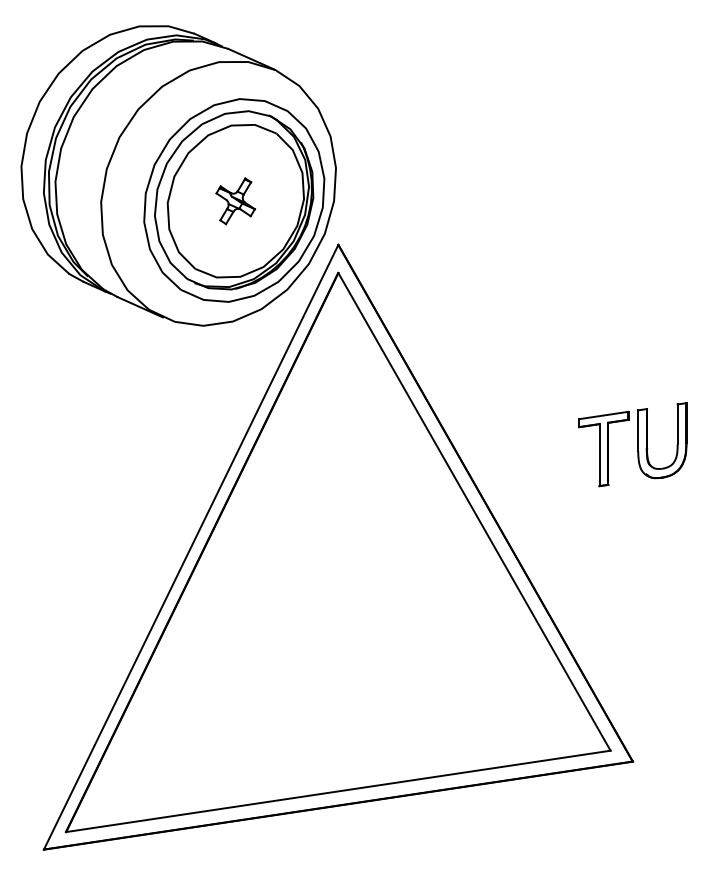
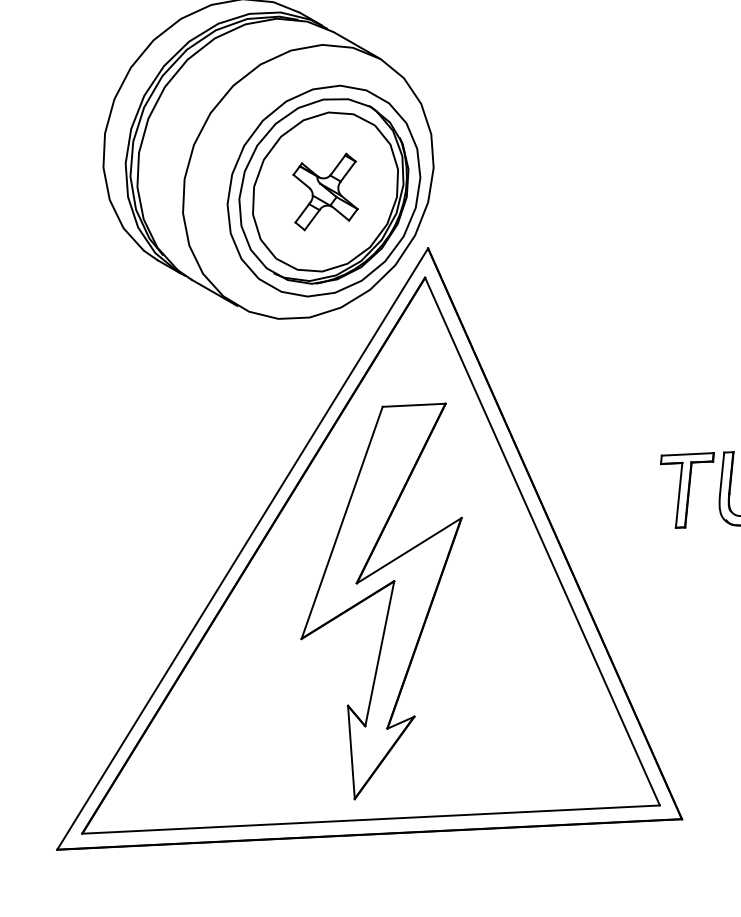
part: (235, 201) -> (325, 192), size x1.67
part: (325, 581) -> (379, 598), added

